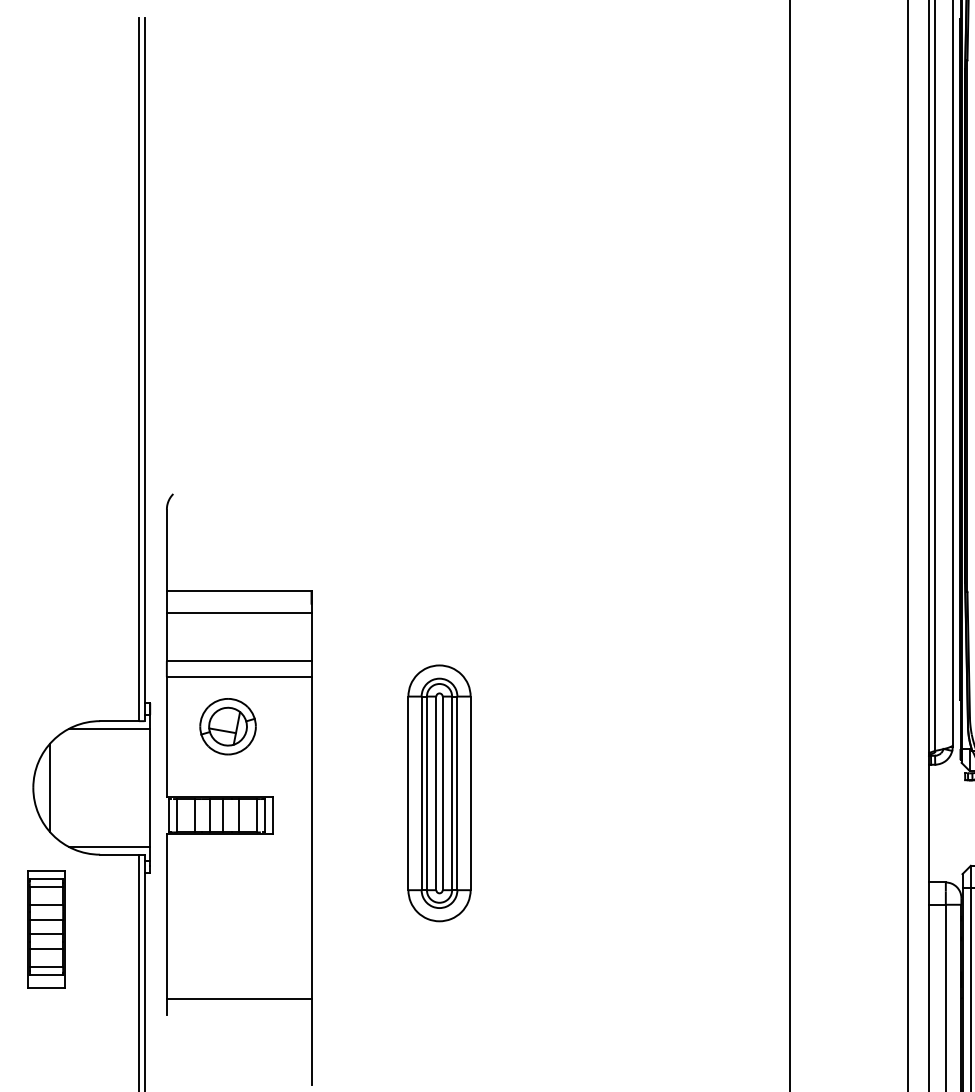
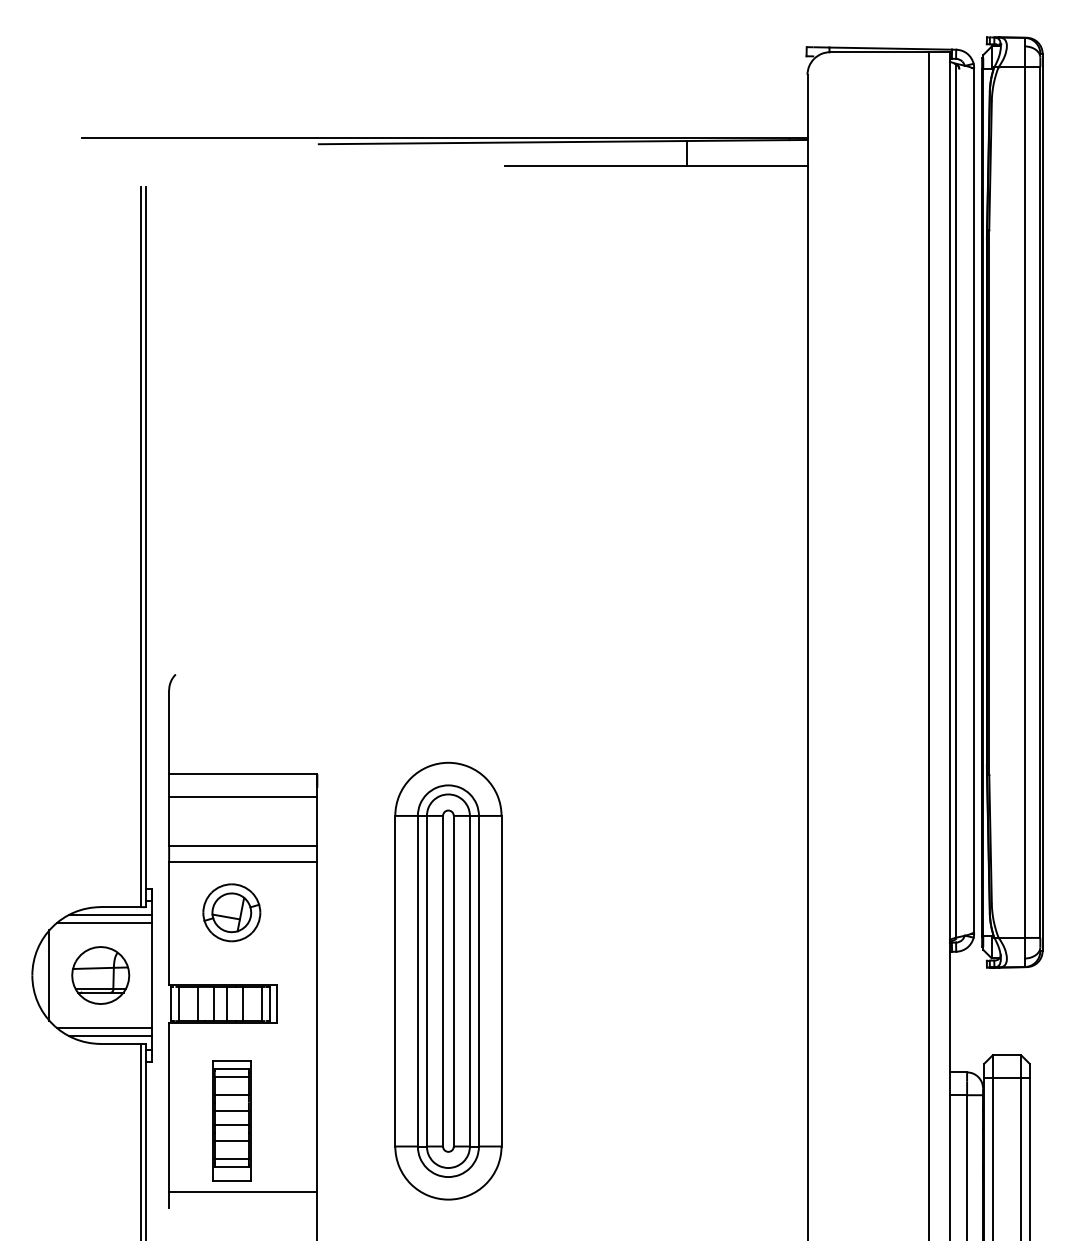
line: (103, 737) -> (104, 923), added
part: (99, 787) -> (100, 975), added
part: (439, 792) -> (448, 980), size x1.67
line: (103, 838) -> (104, 1027), added
part: (46, 929) -> (231, 1120), moved

